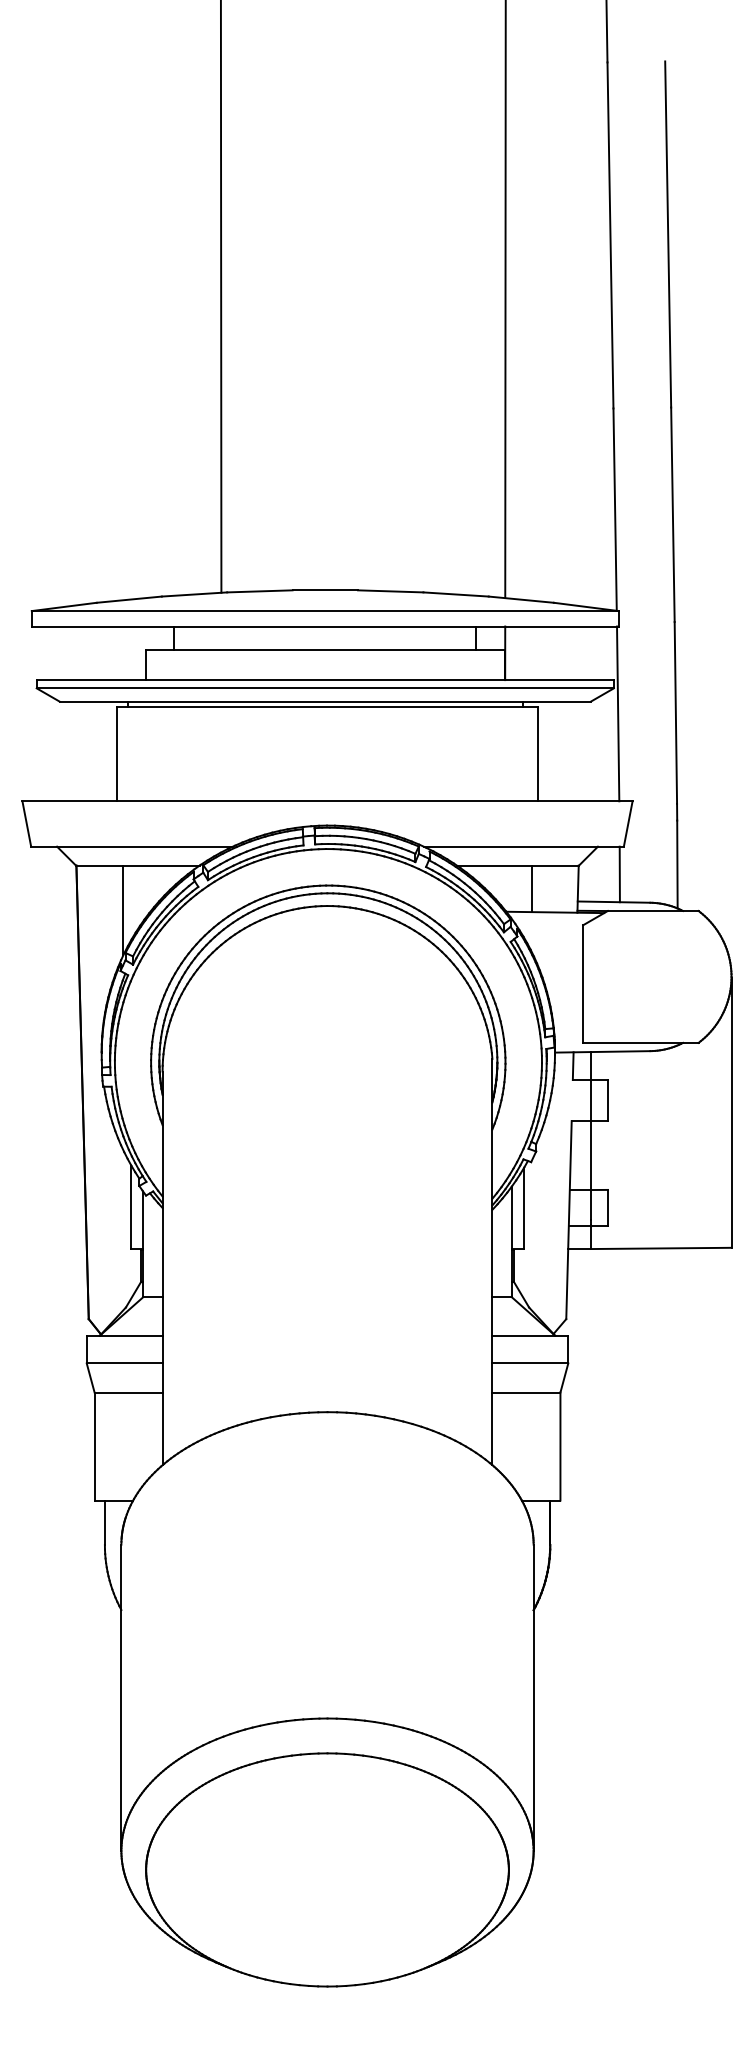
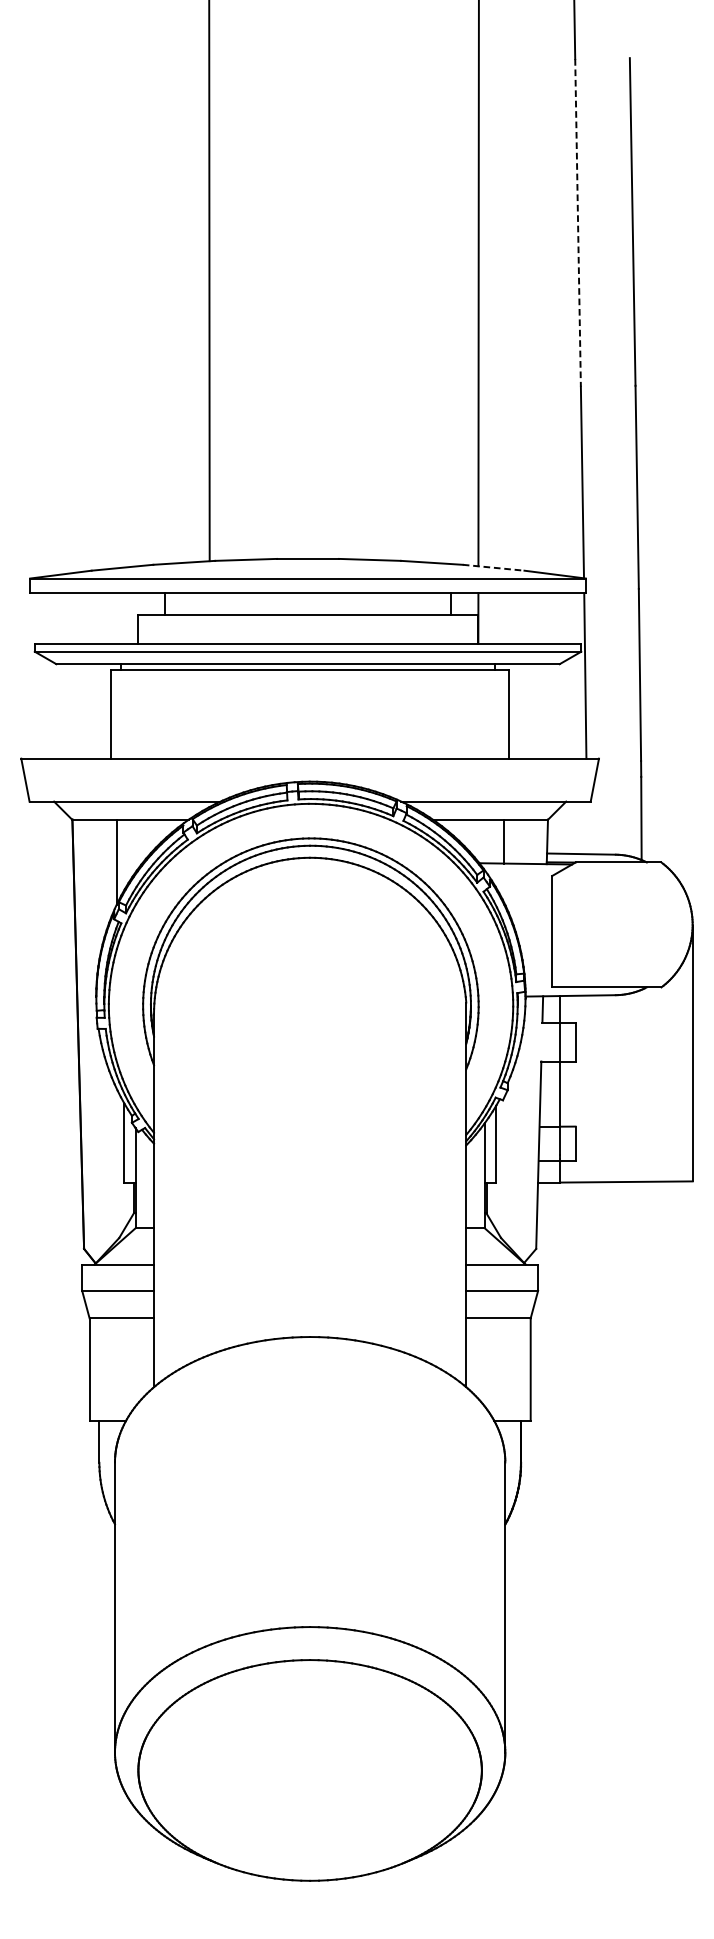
line: (610, 235) -> (578, 222), solid -> dashed
line: (521, 599) -> (493, 567), solid -> dashed
line: (619, 874) -> (586, 827), removed

